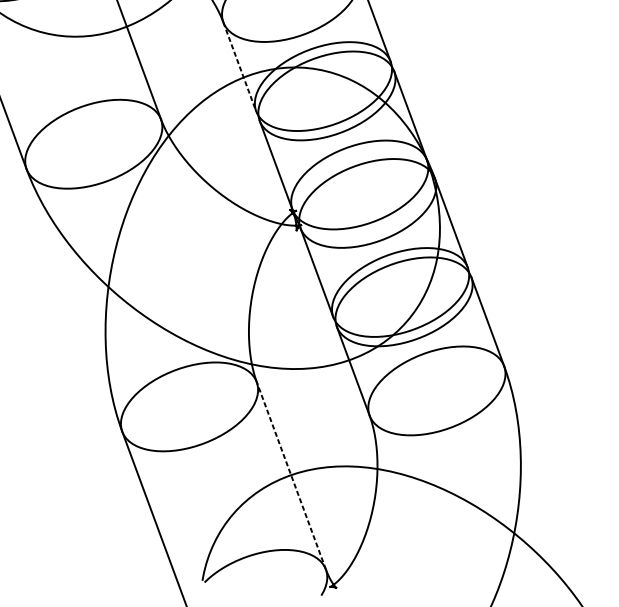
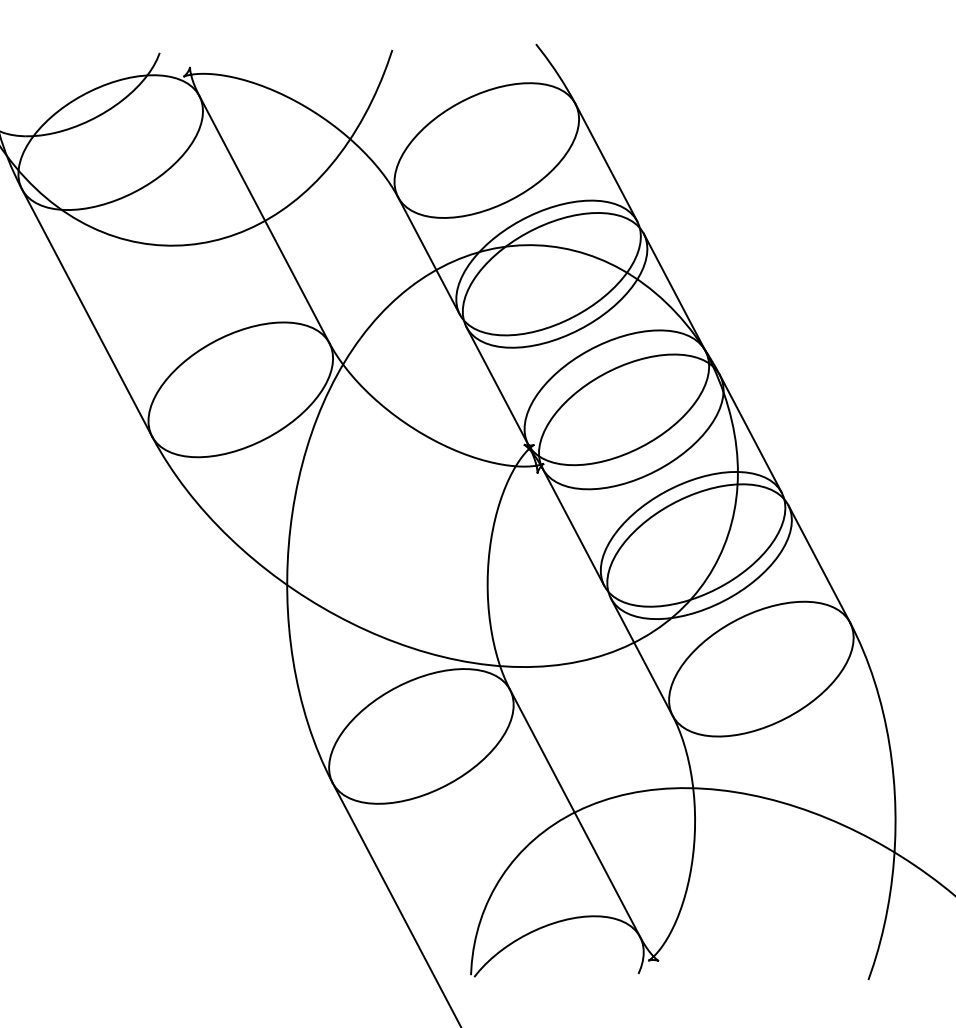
line: (240, 67) -> (429, 256), dashed -> solid
line: (291, 475) -> (575, 813), dashed -> solid

